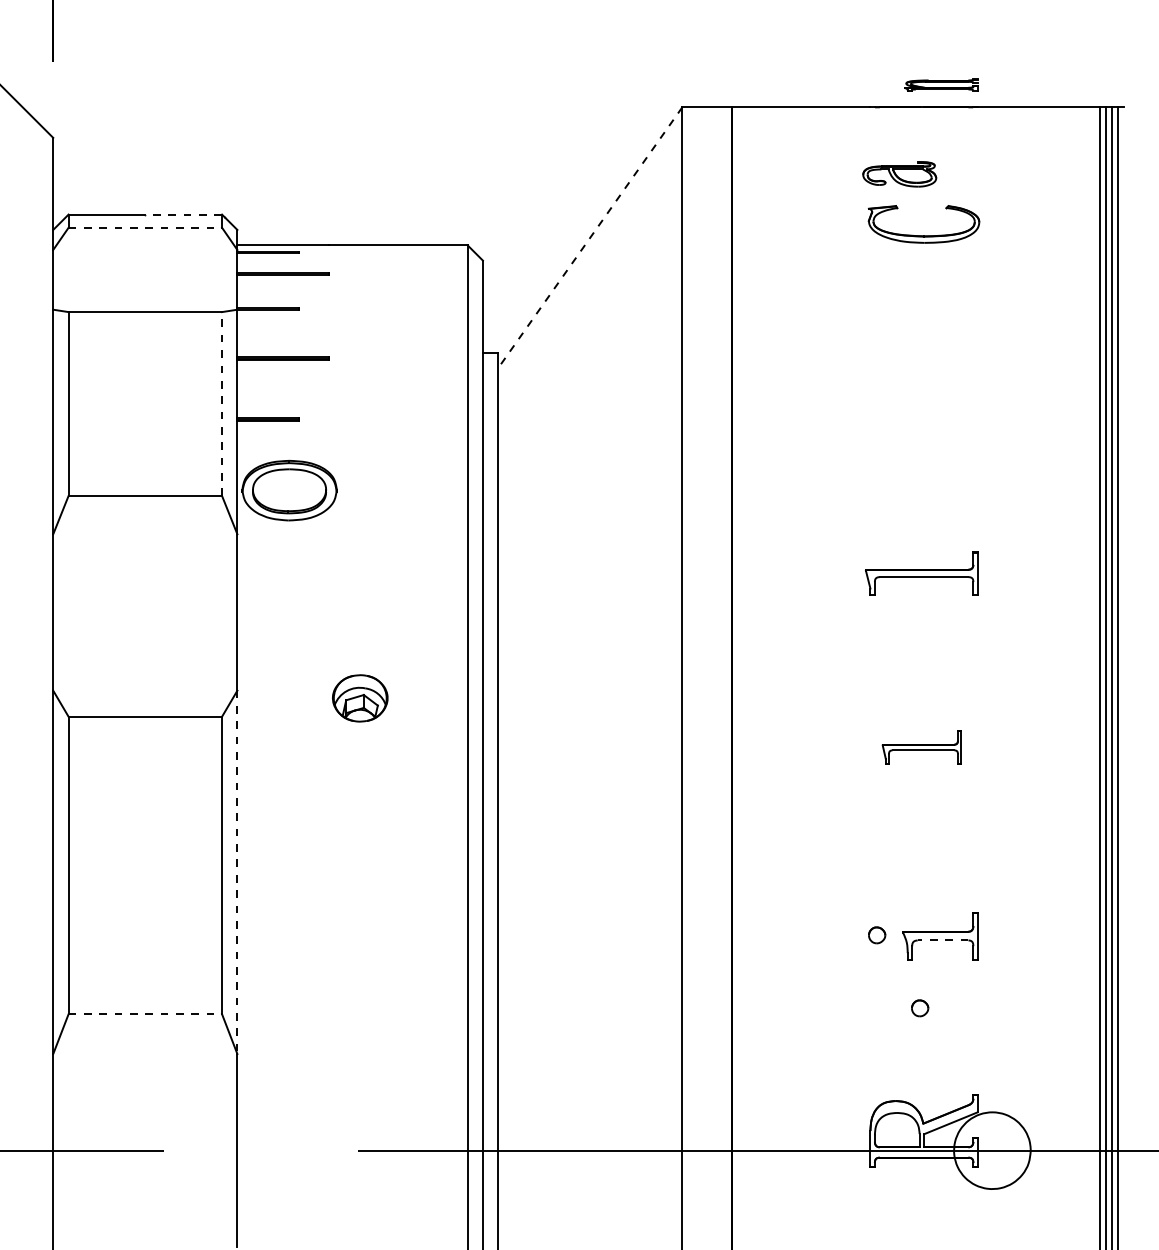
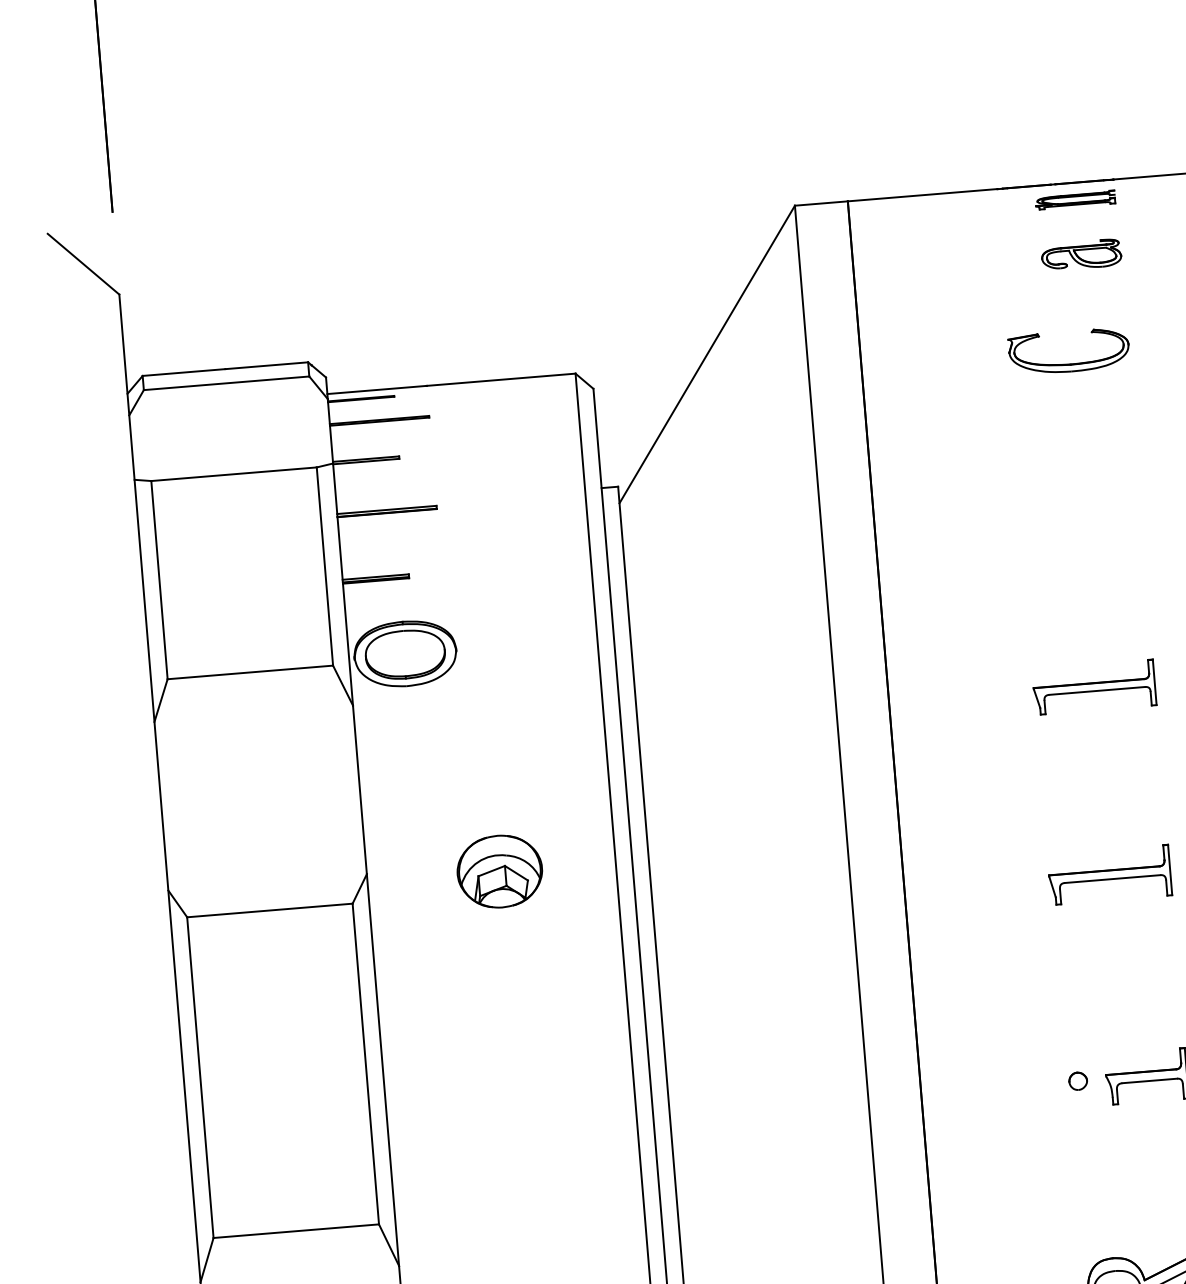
part: (941, 84) -> (1075, 199), moved
part: (899, 174) -> (1081, 255), moved
line: (183, 214) -> (266, 365), dashed -> solid
line: (145, 227) -> (226, 383), dashed -> solid
part: (923, 235) -> (1069, 363), moved
line: (590, 237) -> (707, 354), dashed -> solid
line: (222, 404) -> (325, 567), dashed -> solid
part: (360, 698) -> (500, 871), size x1.43
part: (921, 747) -> (1109, 874), size x1.43
line: (237, 872) -> (383, 1070), dashed -> solid
line: (942, 940) -> (1149, 1081), dashed -> solid
part: (920, 1008) -> (1131, 1156), removed
line: (145, 1014) -> (296, 1231), dashed -> solid

